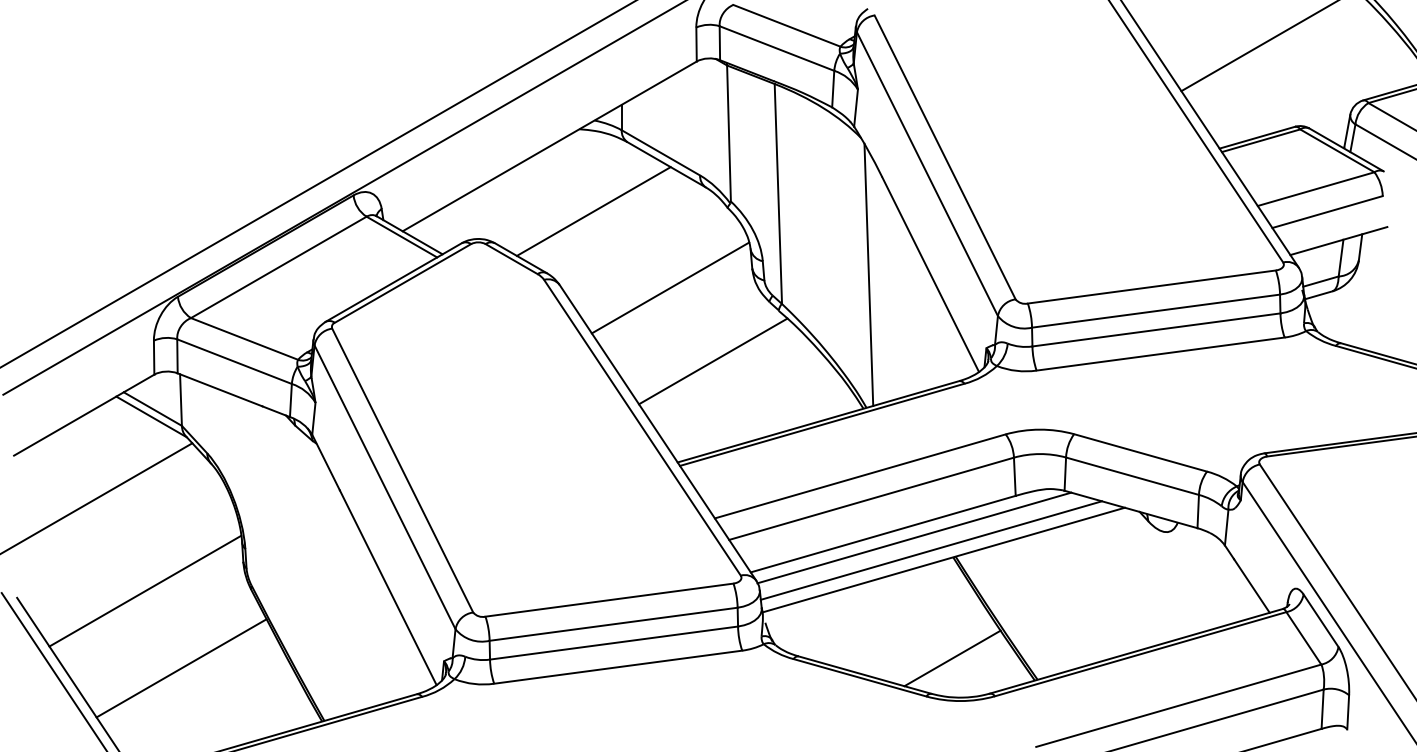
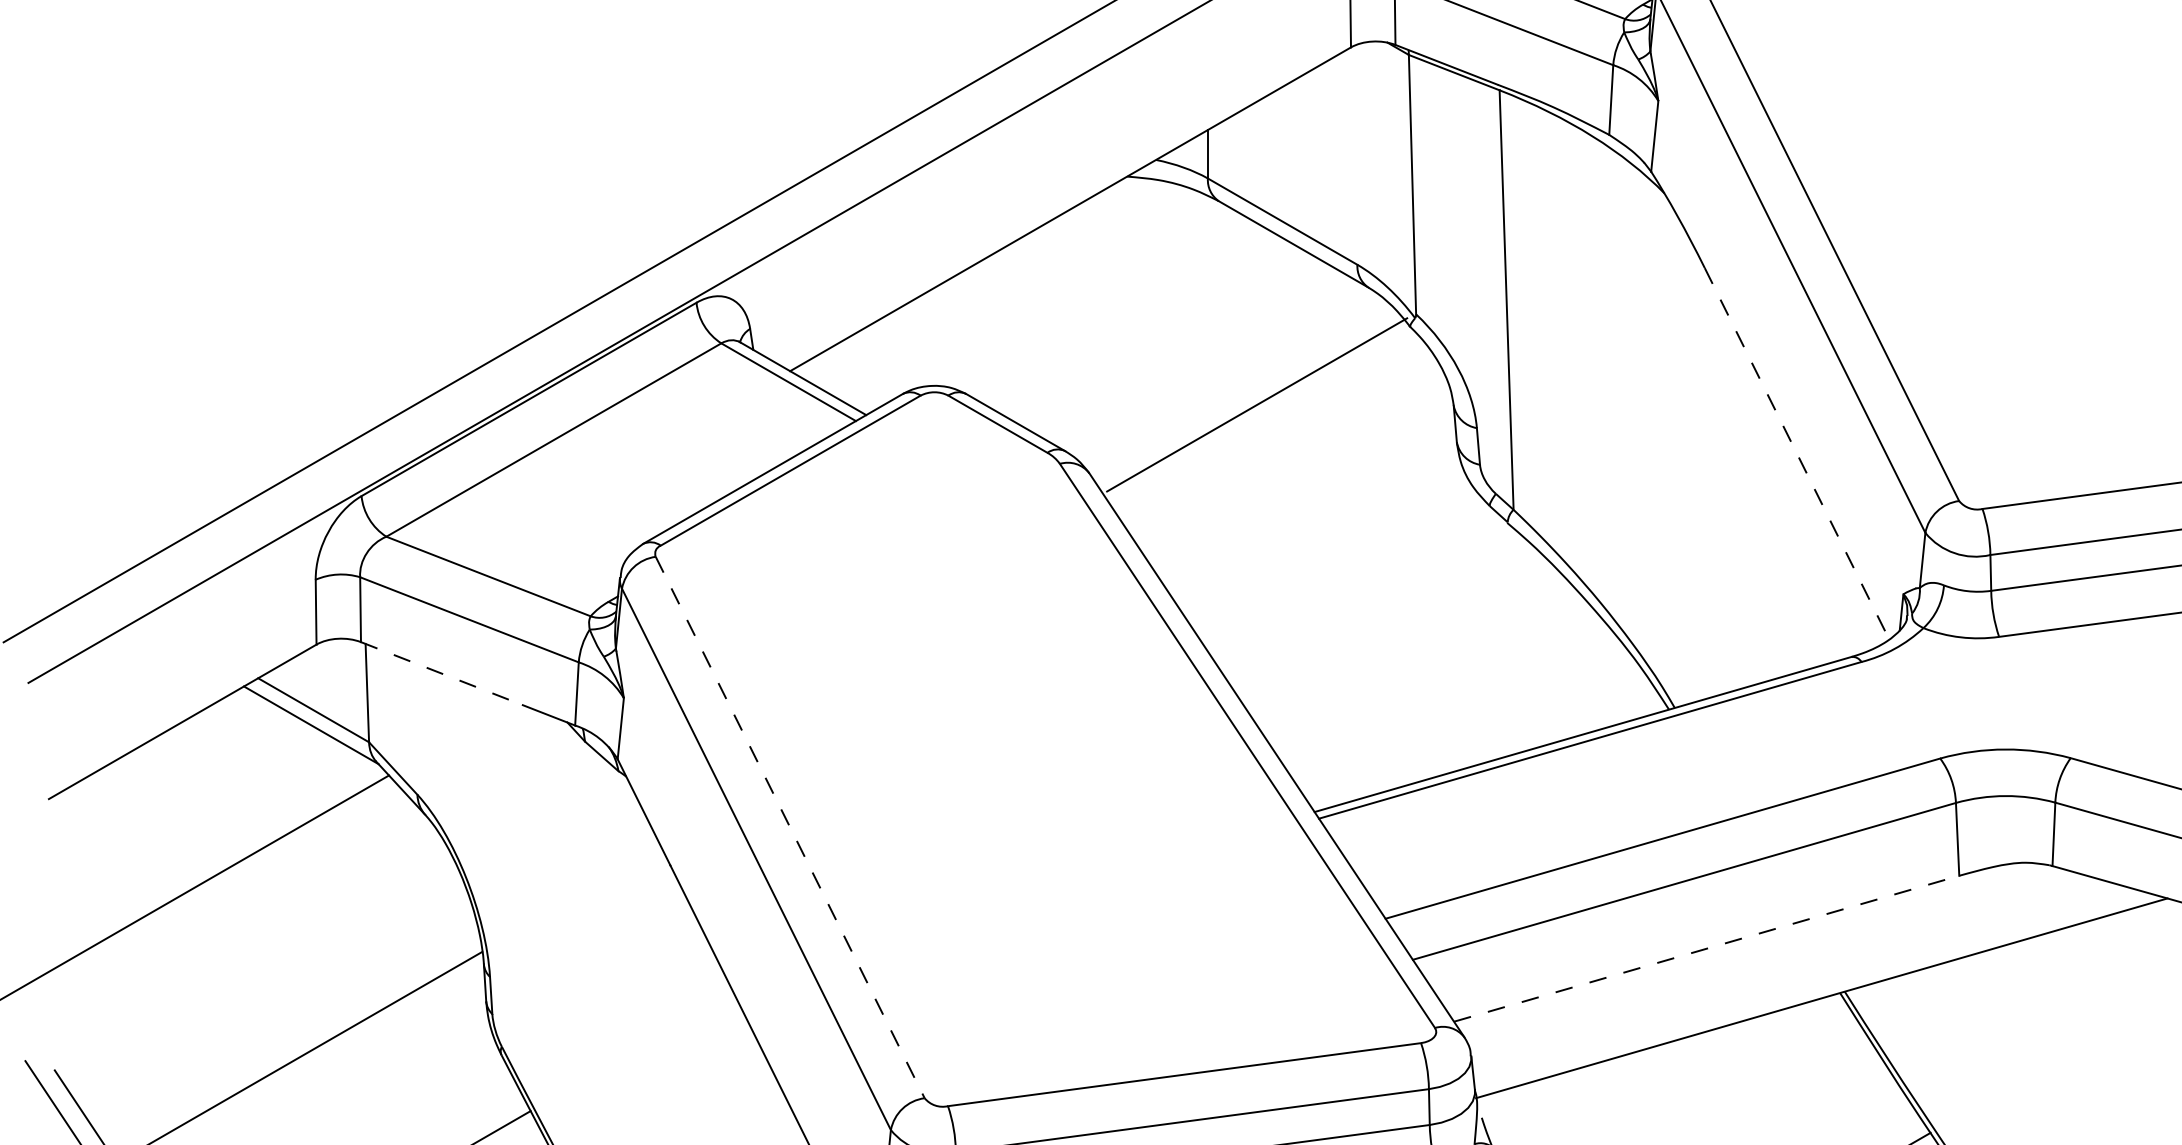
line: (593, 211) -> (1154, 333), removed
line: (868, 274) -> (1678, 453), removed
line: (930, 274) -> (1796, 453), solid -> dashed
line: (670, 287) -> (1257, 403), moved
line: (713, 361) -> (1382, 619), removed
line: (220, 389) -> (442, 672), solid -> dashed
line: (402, 471) -> (789, 829), solid -> dashed
line: (883, 534) -> (1707, 949), solid -> dashed
line: (914, 537) -> (1766, 955), removed
line: (930, 550) -> (1796, 979), removed

